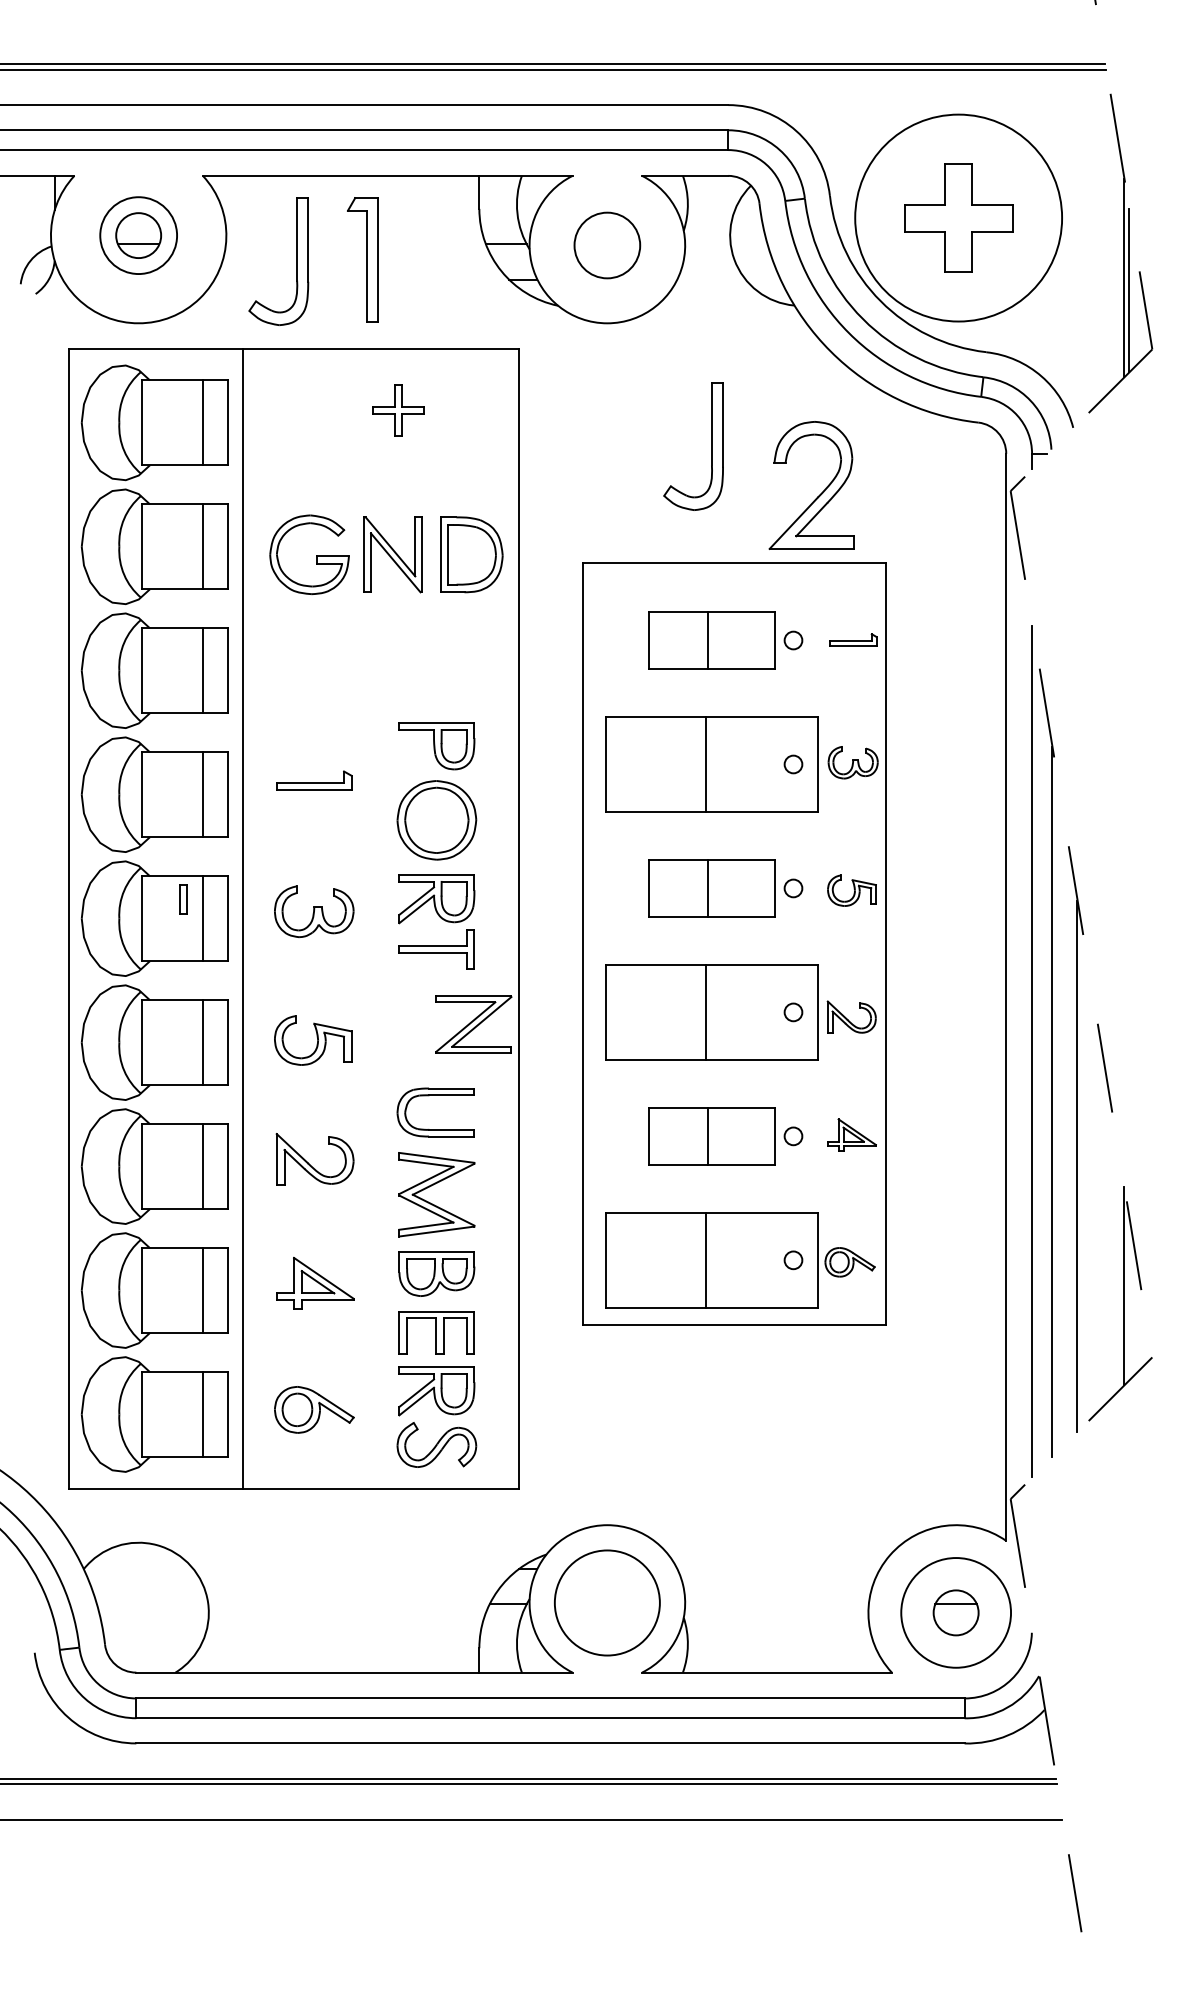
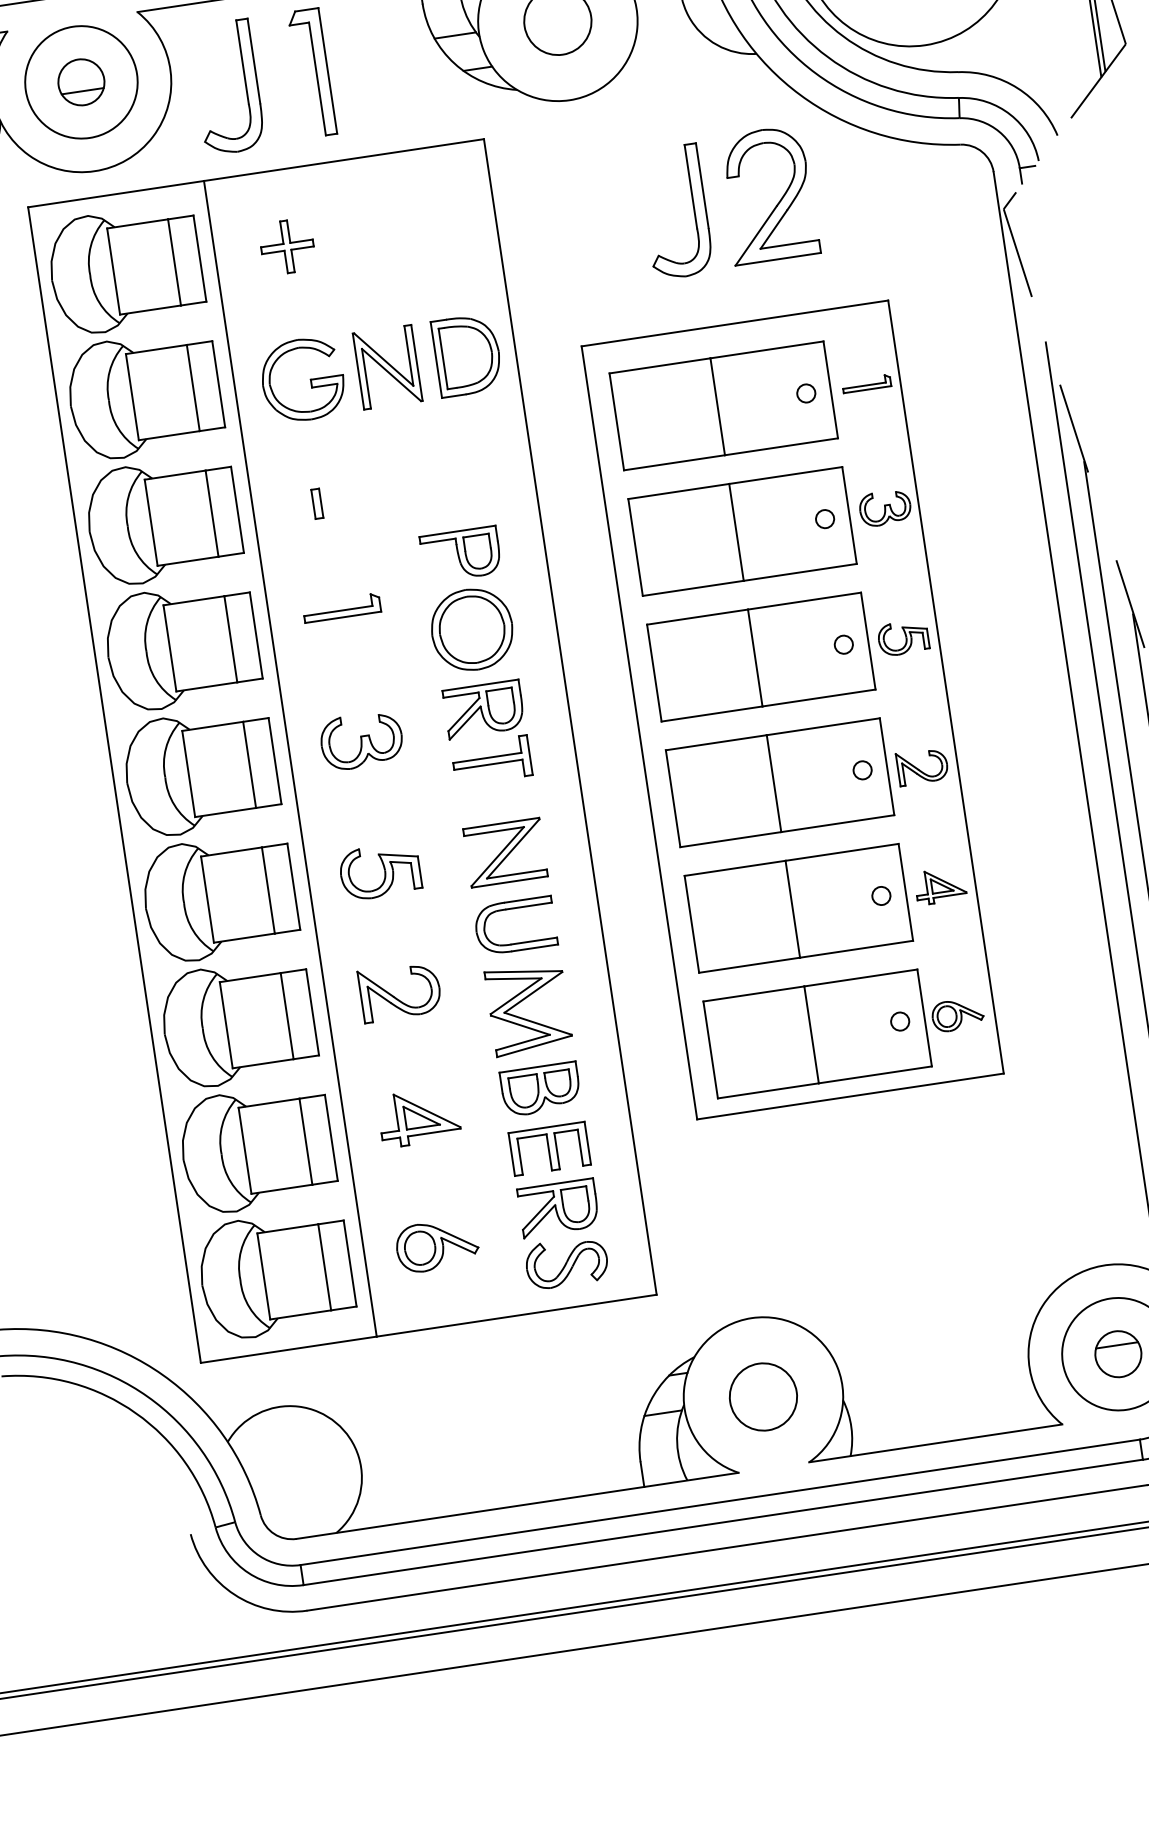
circle: (138, 235) -> (81, 82), size x1.43
part: (398, 410) -> (287, 247), moved
part: (820, 493) -> (778, 201), moved
part: (711, 640) -> (723, 405), size x1.67
part: (711, 888) -> (760, 657), size x1.67
part: (183, 899) -> (317, 503), moved
part: (473, 1024) -> (505, 852), moved
part: (711, 1136) -> (798, 908), size x1.67
circle: (607, 1602) -> (763, 1396), size x0.62

